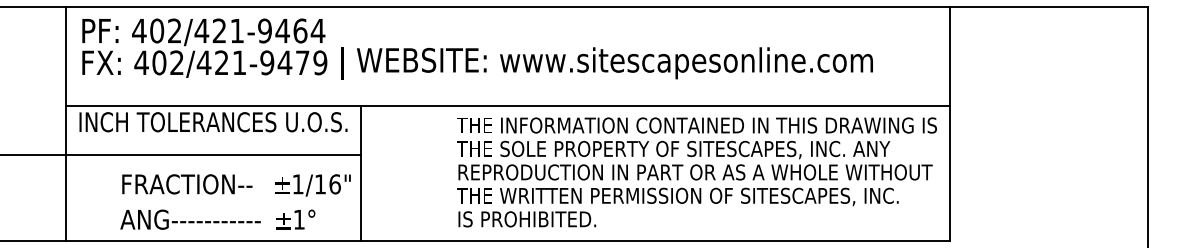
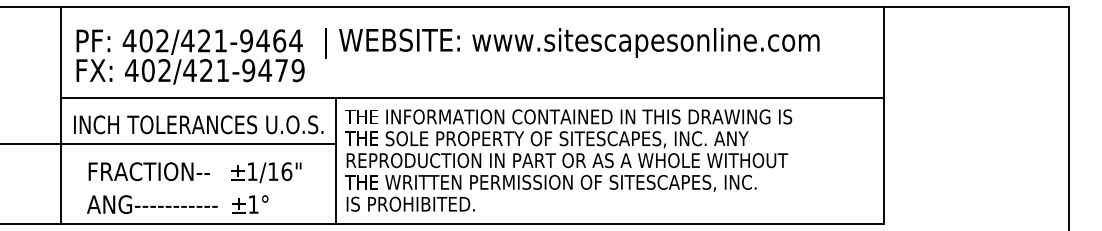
text: (204, 47) -> (190, 56), moved
text: (607, 63) -> (572, 43), moved
text: (213, 121) -> (198, 124), moved
text: (696, 172) -> (568, 160), moved
text: (235, 201) -> (194, 187), moved

